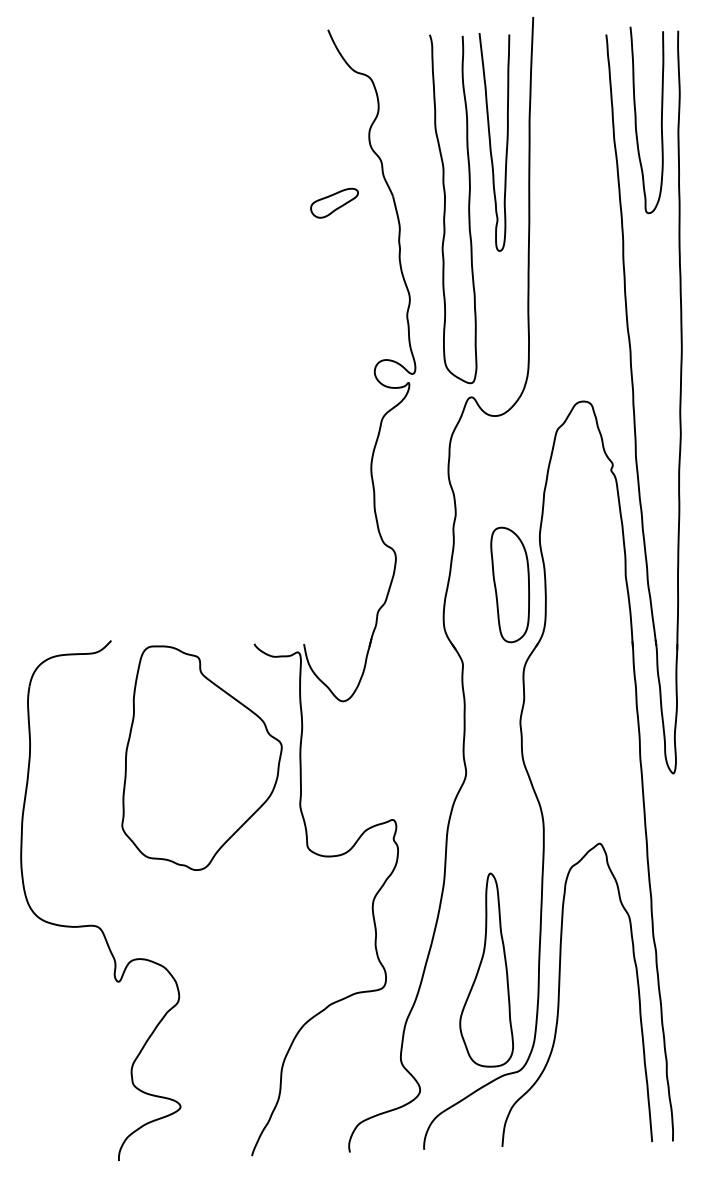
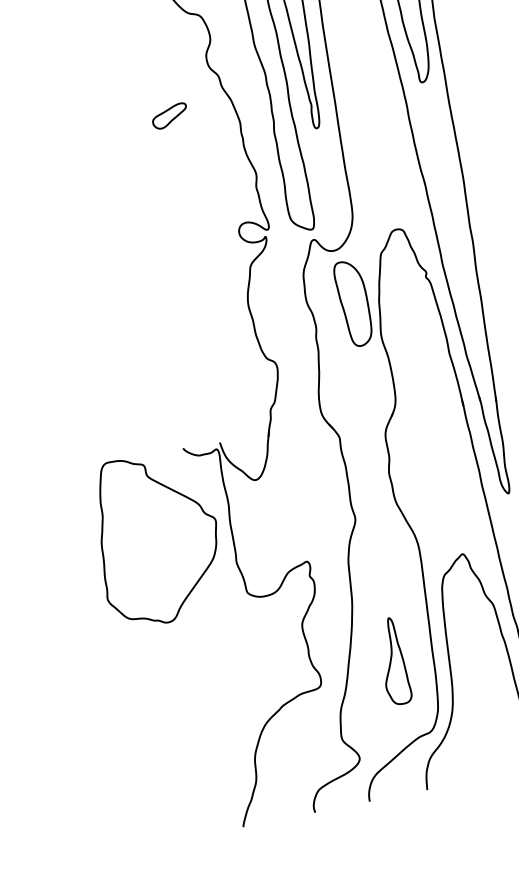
part: (334, 202) -> (169, 115), moved
part: (509, 584) -> (352, 303), moved
part: (97, 925) -> (101, 675), removed
part: (486, 969) -> (394, 660), size x0.6

